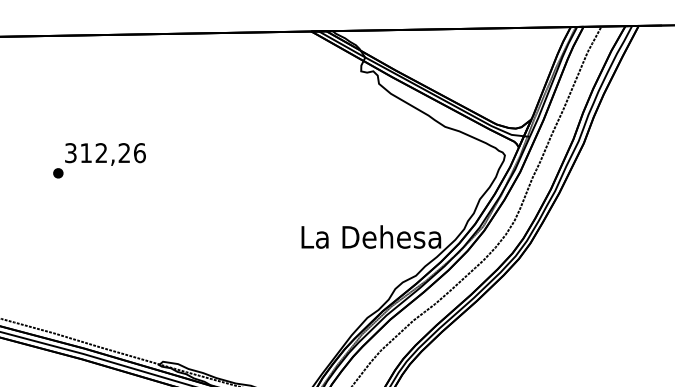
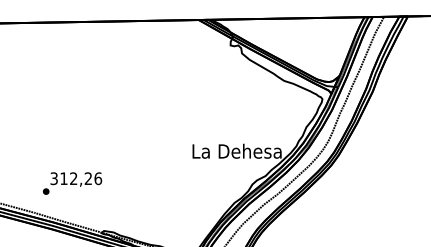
text: (99, 160) -> (72, 183), moved

